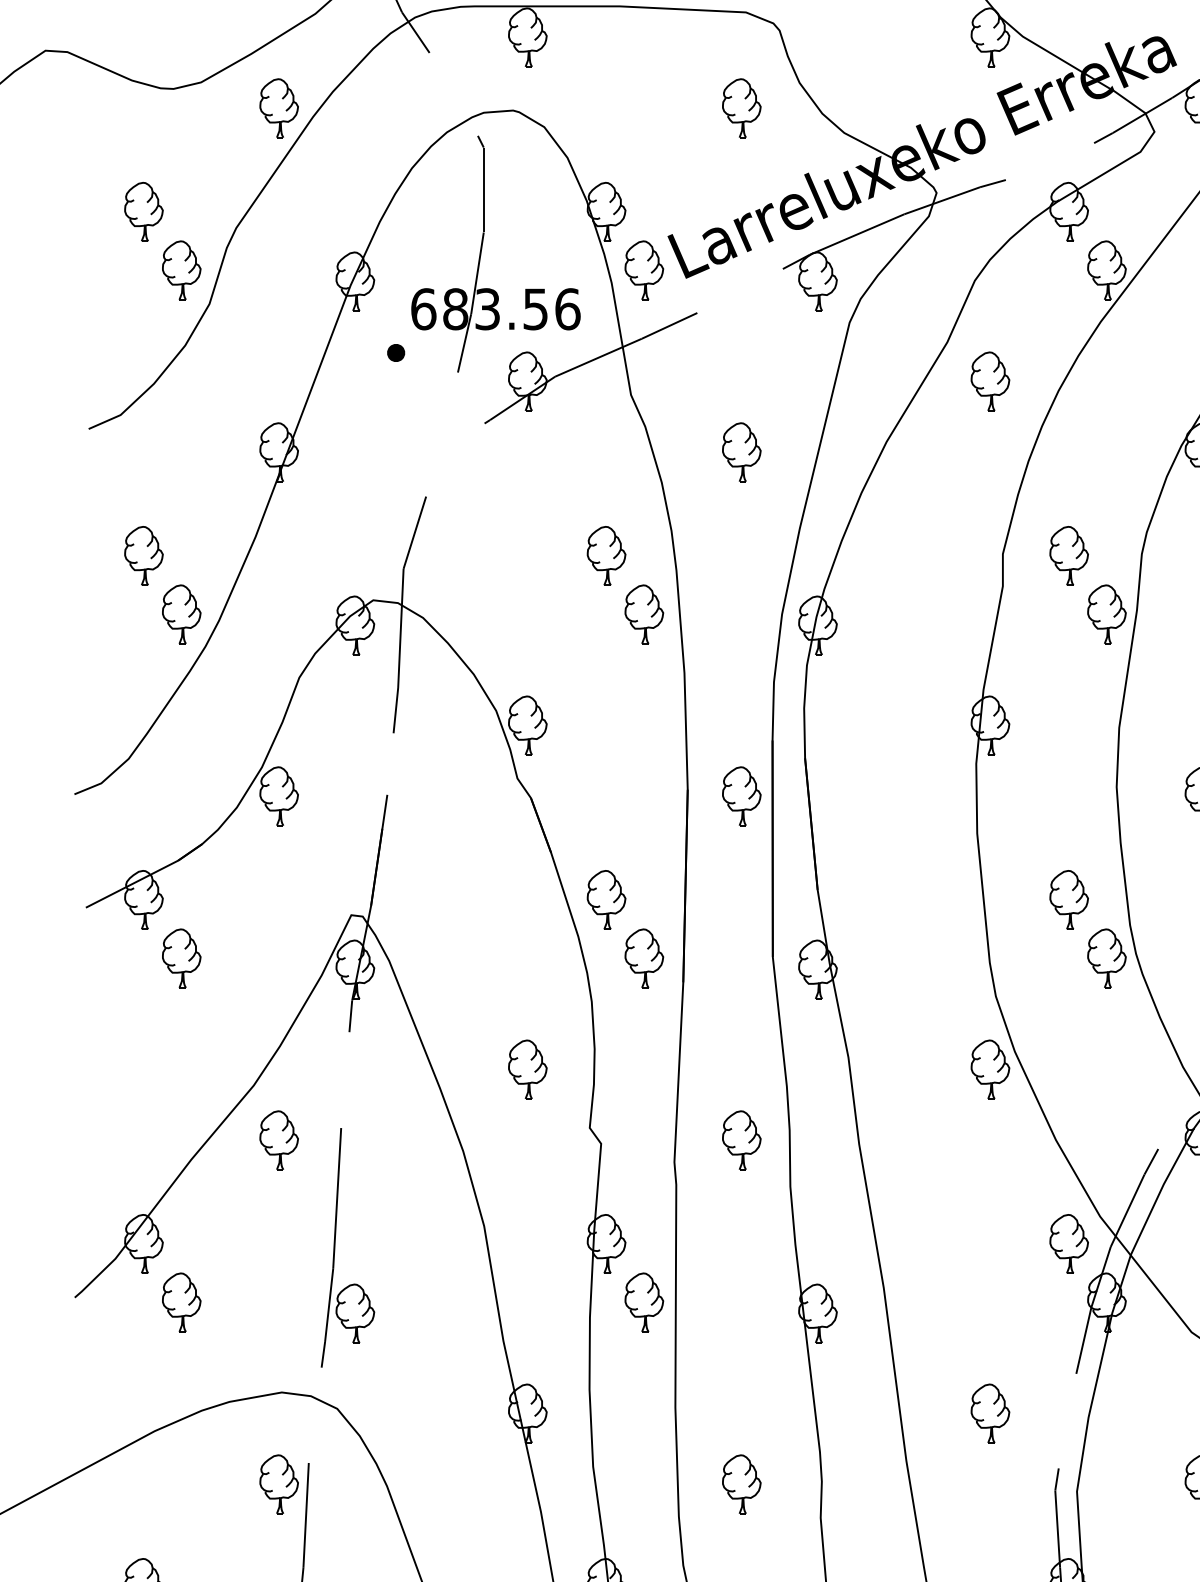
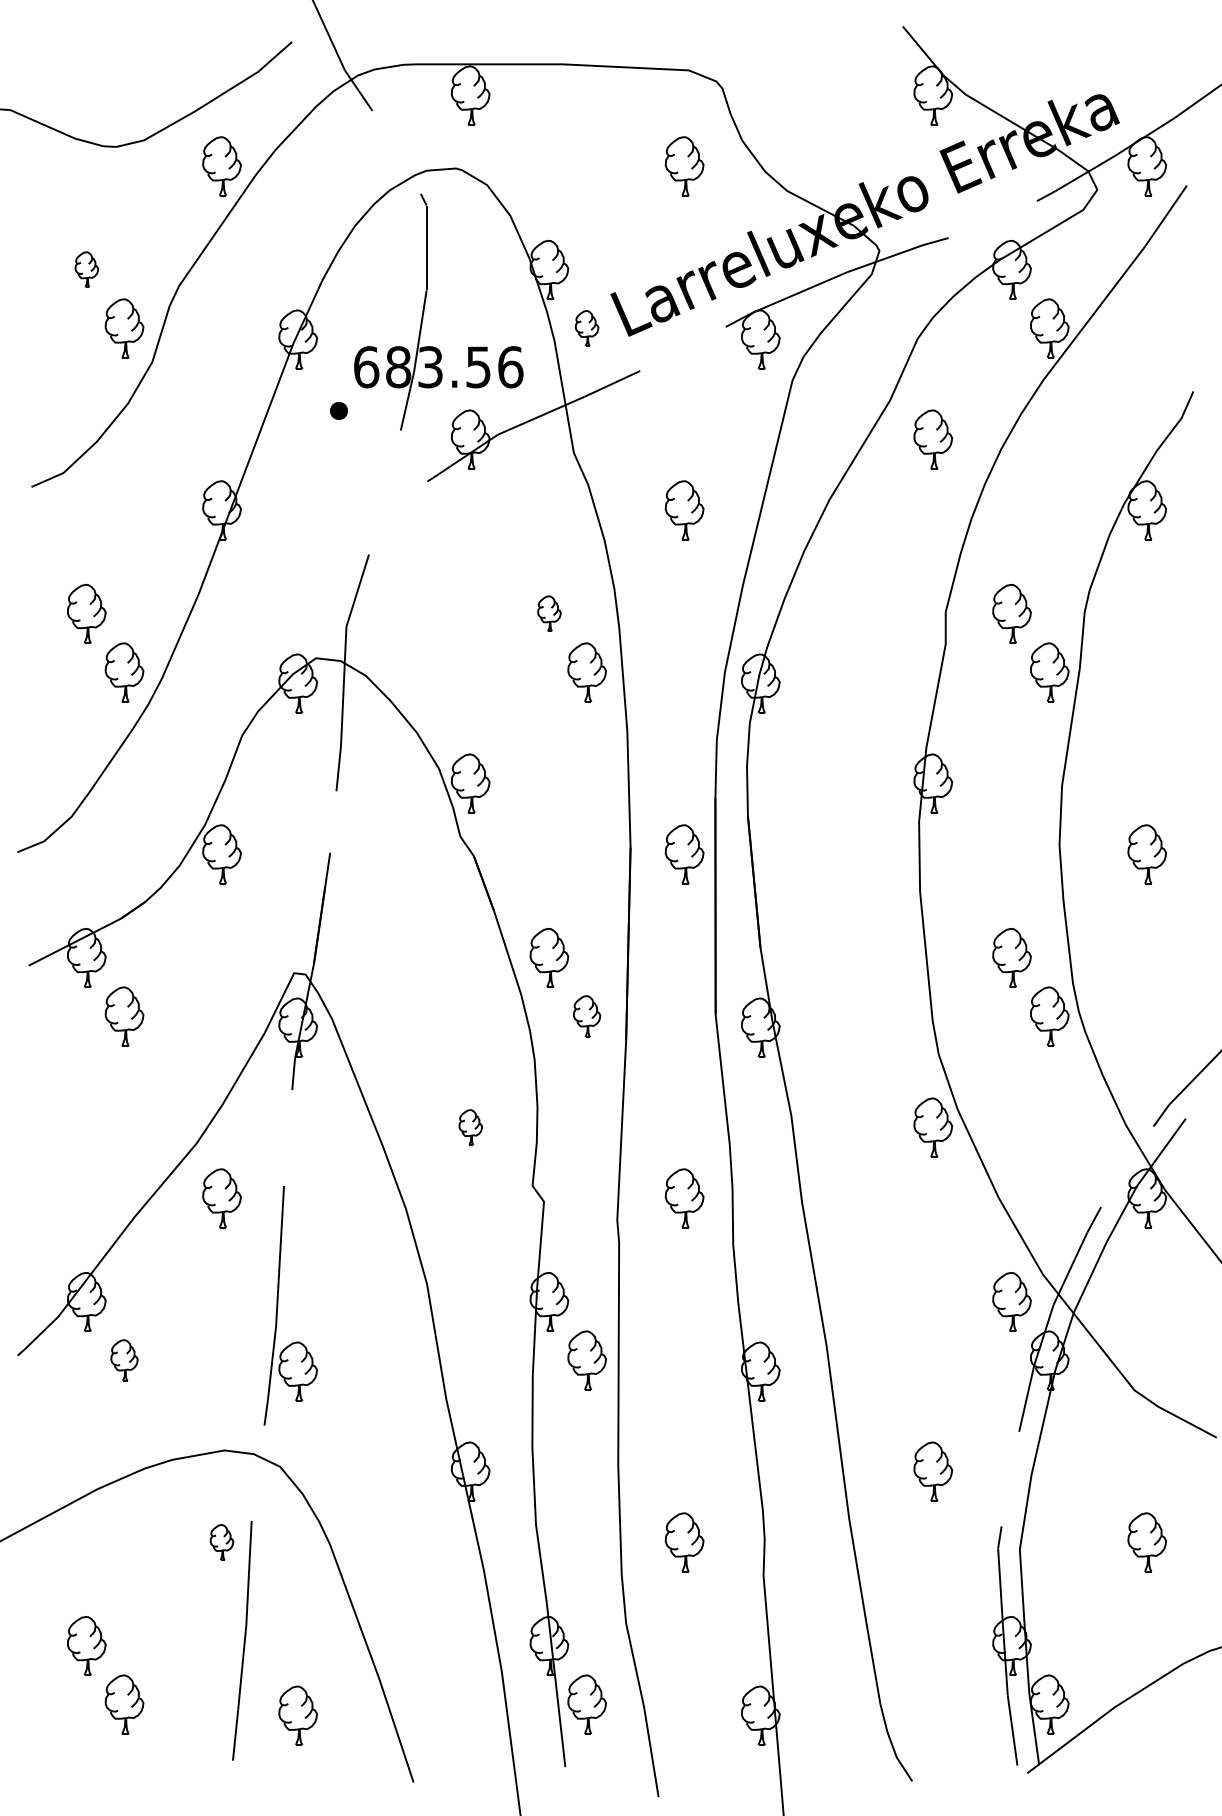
part: (143, 211) -> (86, 269), size x0.6
part: (643, 270) -> (586, 328), size x0.6
part: (606, 555) -> (549, 613), size x0.6
part: (643, 958) -> (586, 1016), size x0.7
part: (527, 1069) -> (470, 1127), size x0.6
part: (181, 1302) -> (124, 1360), size x0.7
part: (278, 1484) -> (221, 1542), size x0.6

